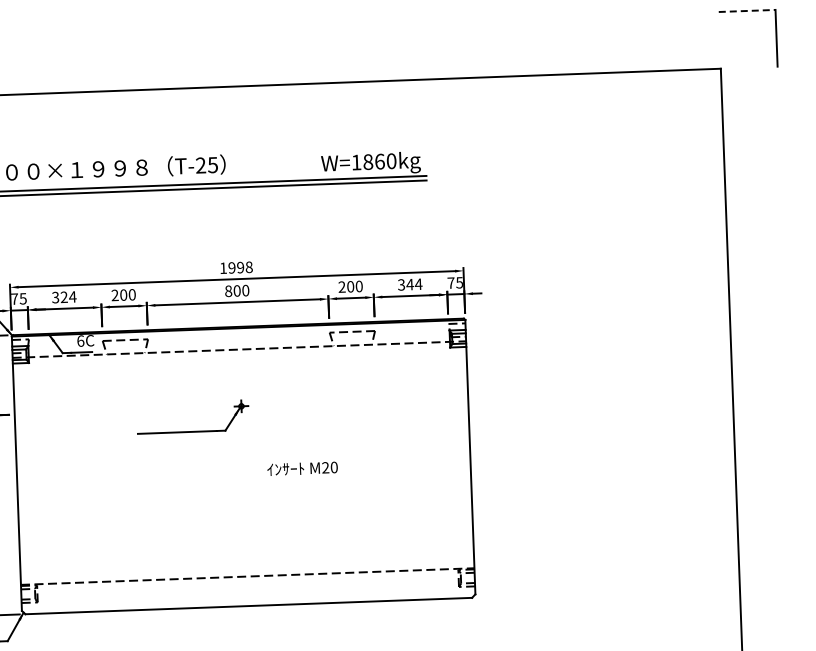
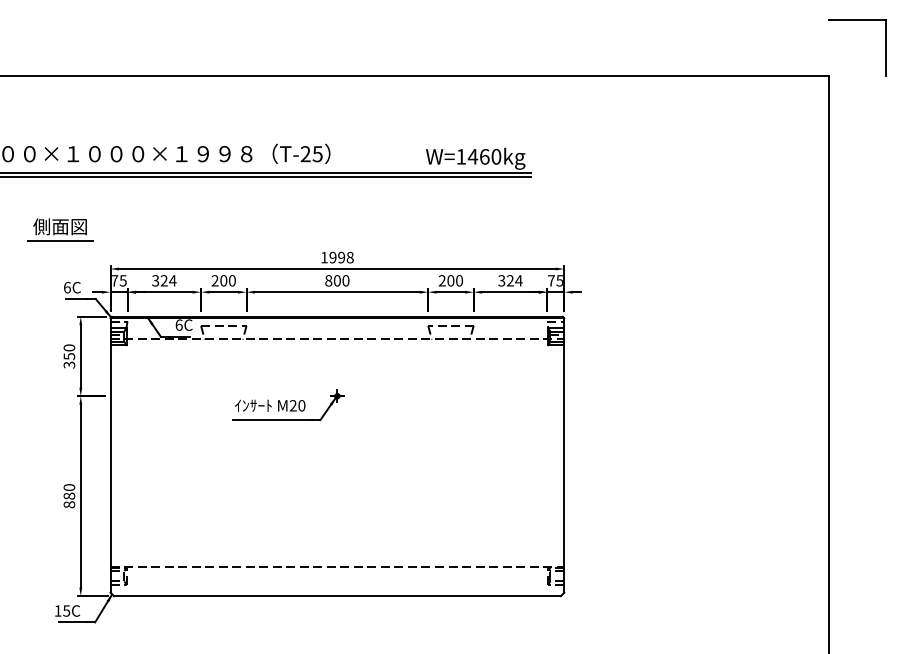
line: (747, 10) -> (857, 19), dashed -> solid
text: (367, 161) -> (472, 156), W=1860kg -> W=1460kg
text: (410, 284) -> (510, 280), 344 -> 324
text: (302, 468) -> (270, 405), moved

